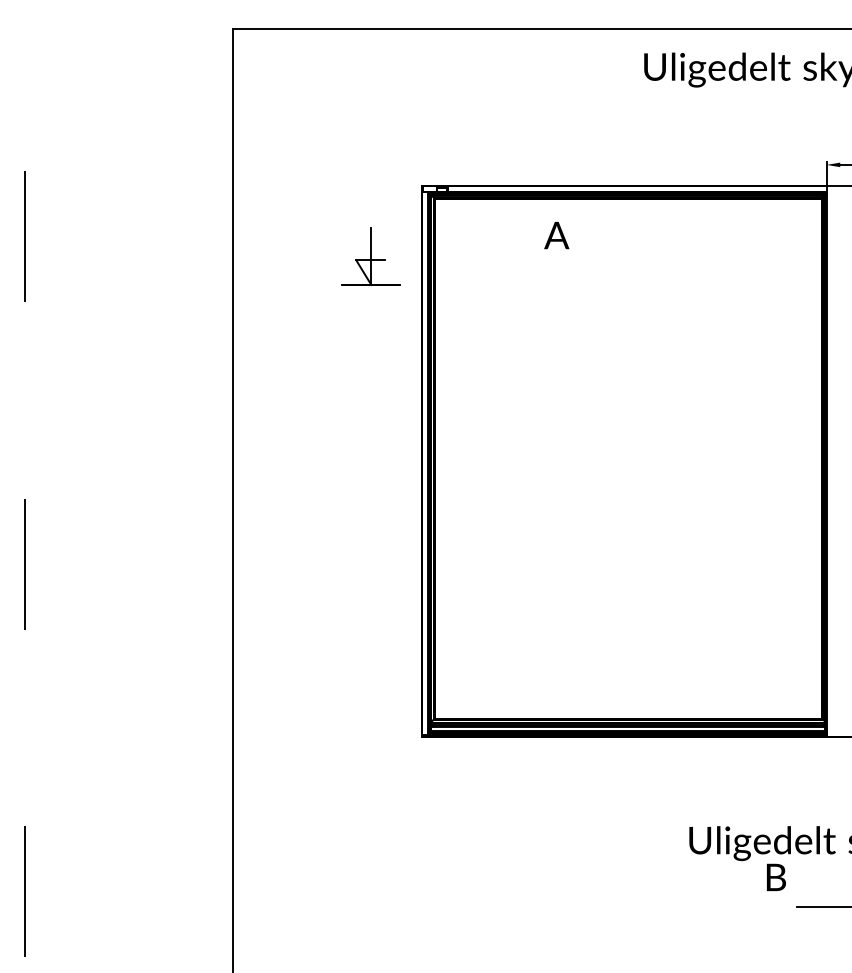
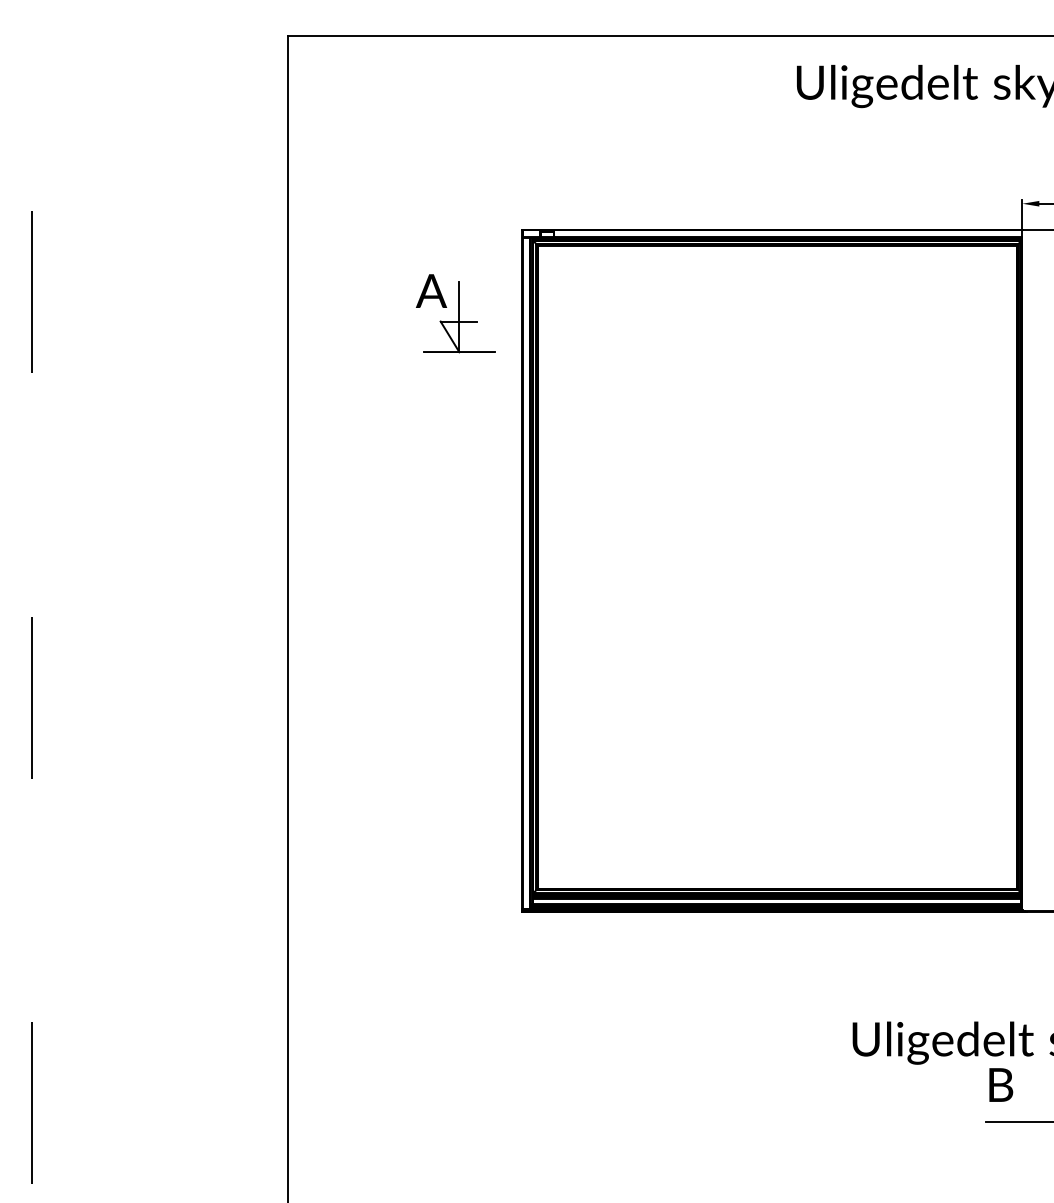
text: (556, 235) -> (431, 291), moved
text: (776, 876) -> (1001, 1083), moved

